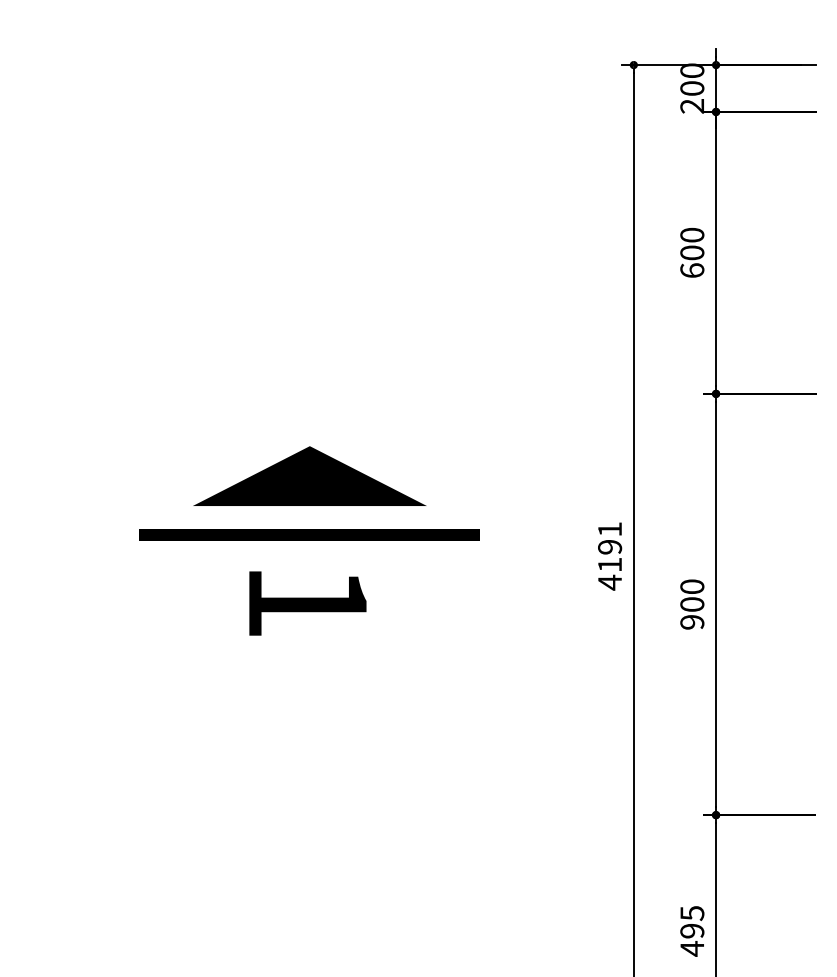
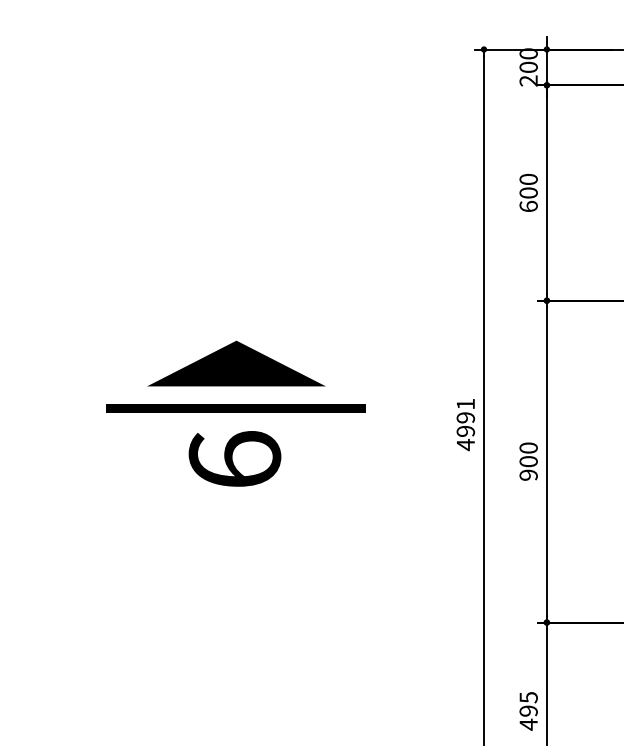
text: (610, 564) -> (466, 431), 4191 -> 4991
text: (307, 600) -> (234, 458), 1 -> 9

